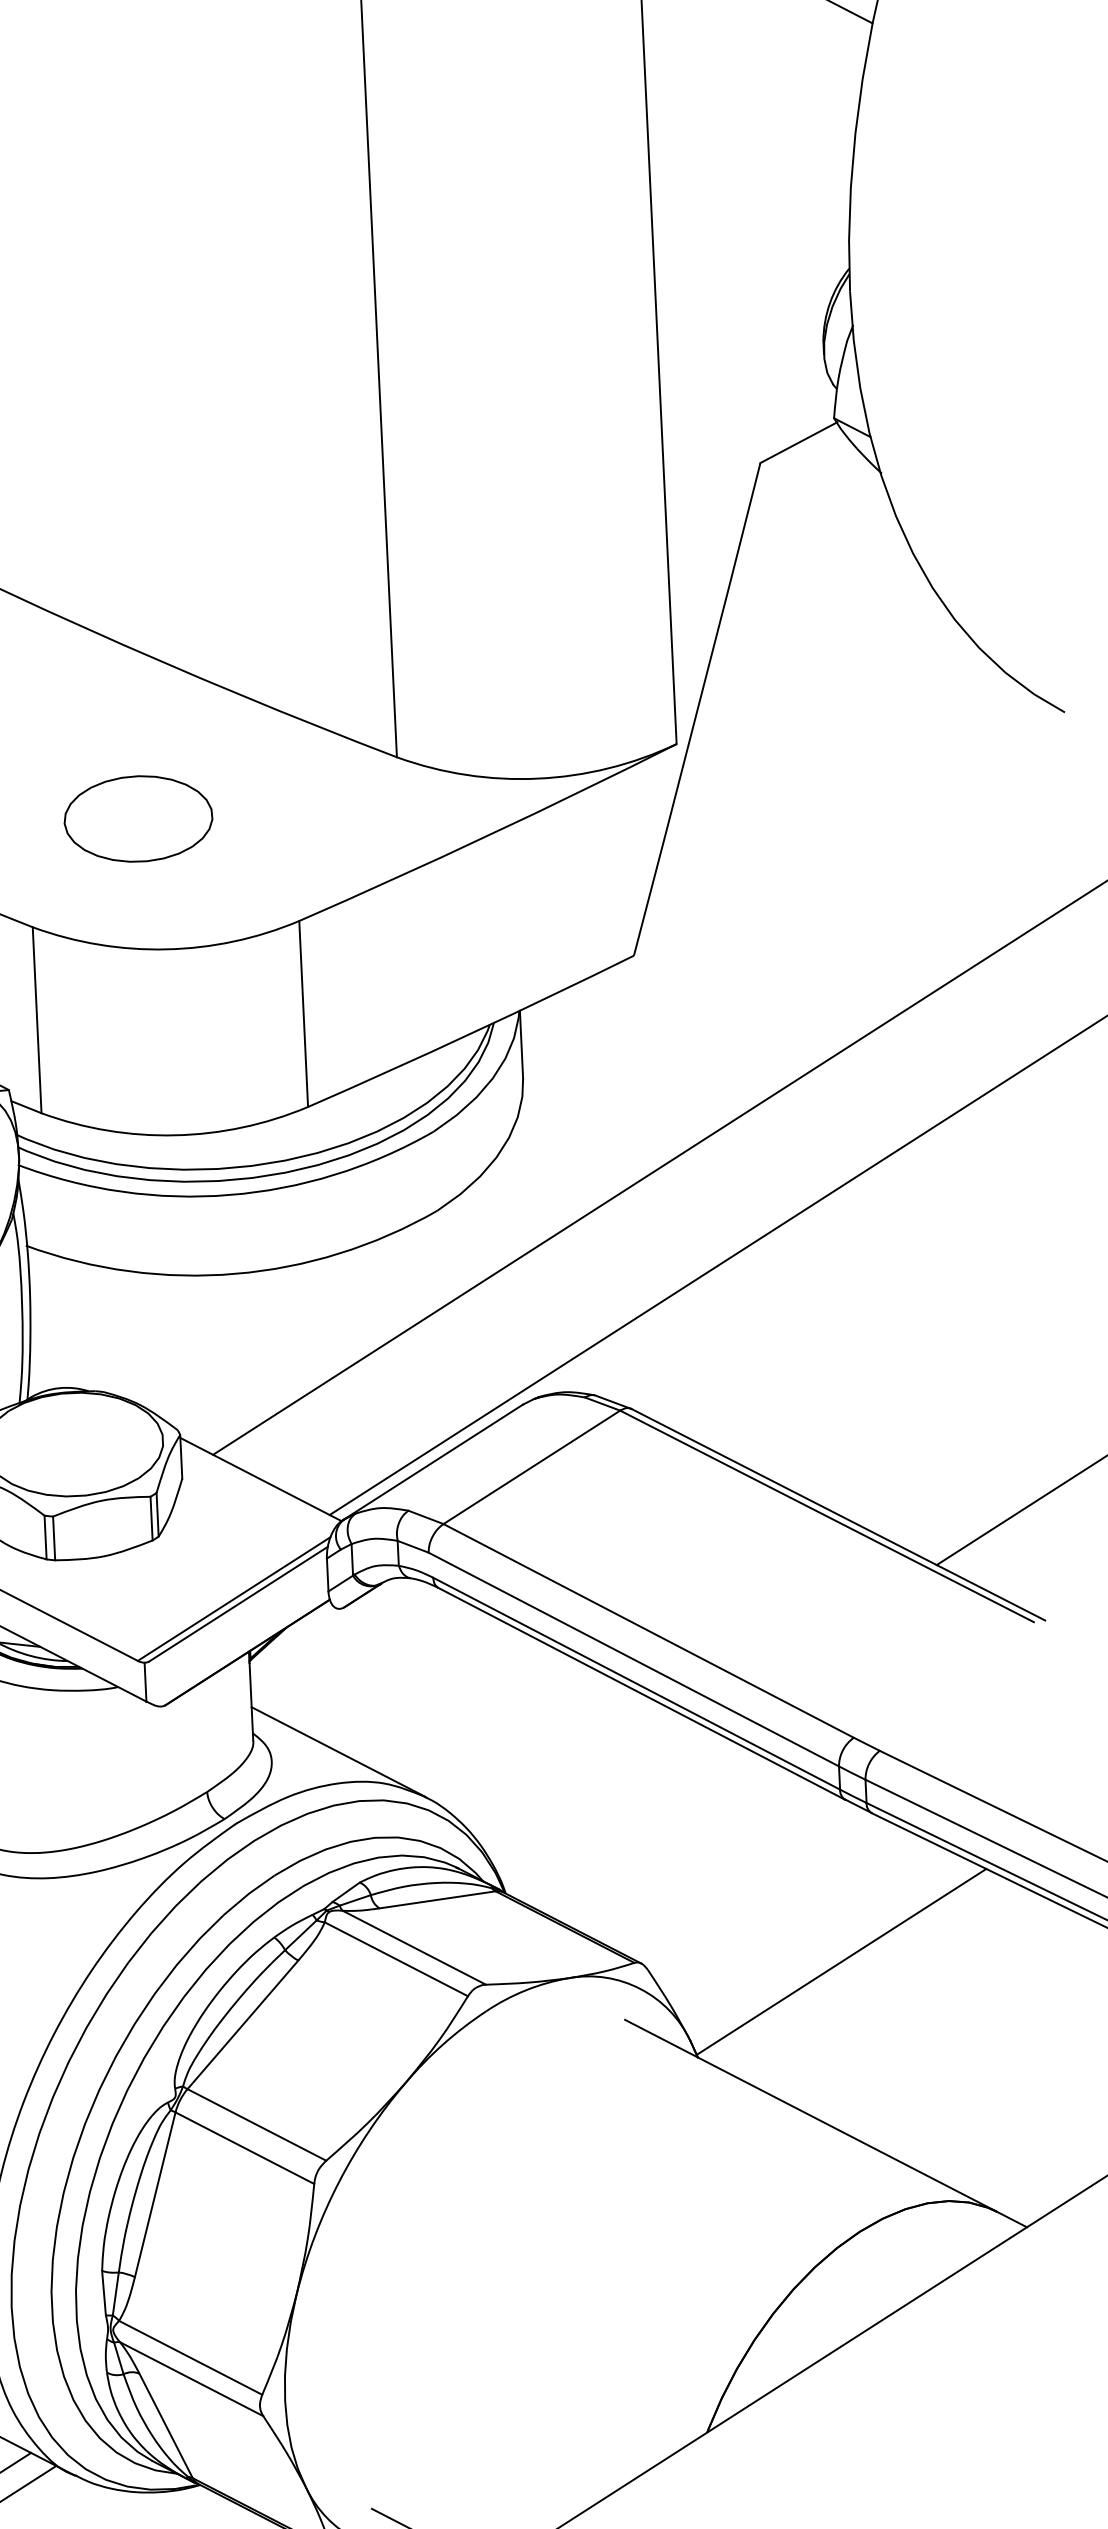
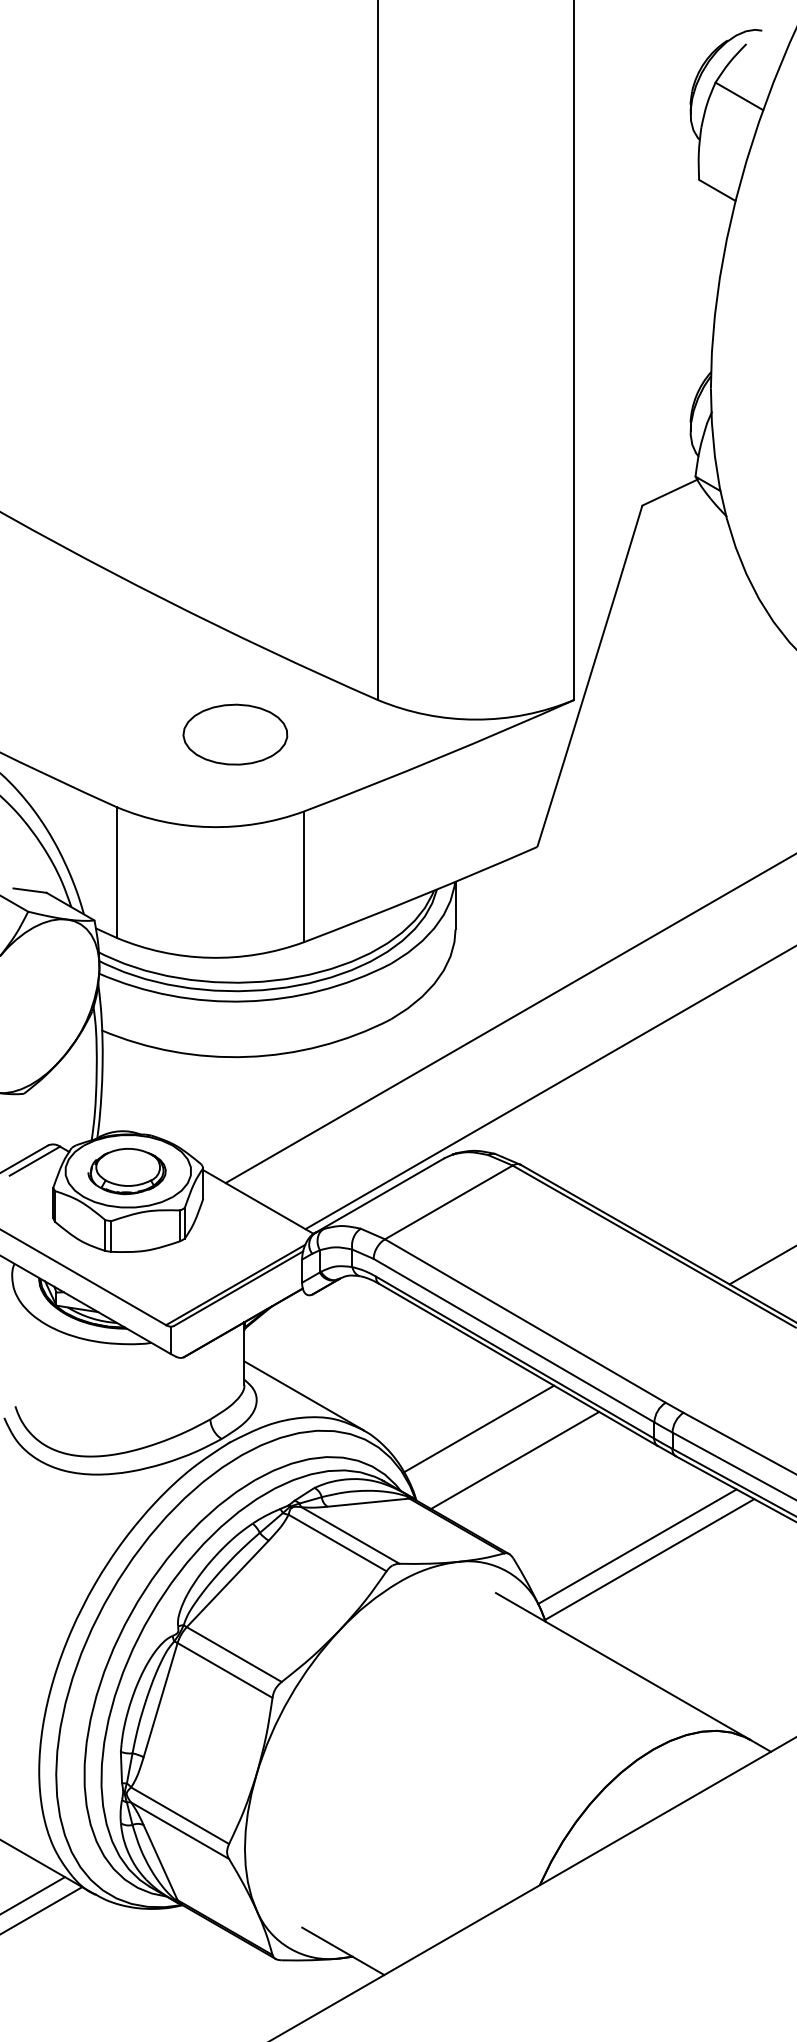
part: (138, 818) -> (235, 734), moved
part: (71, 1444) -> (126, 1171), added
line: (590, 1786) -> (479, 1428), added
line: (643, 1828) -> (515, 1459), added
line: (823, 1944) -> (637, 1546), added

